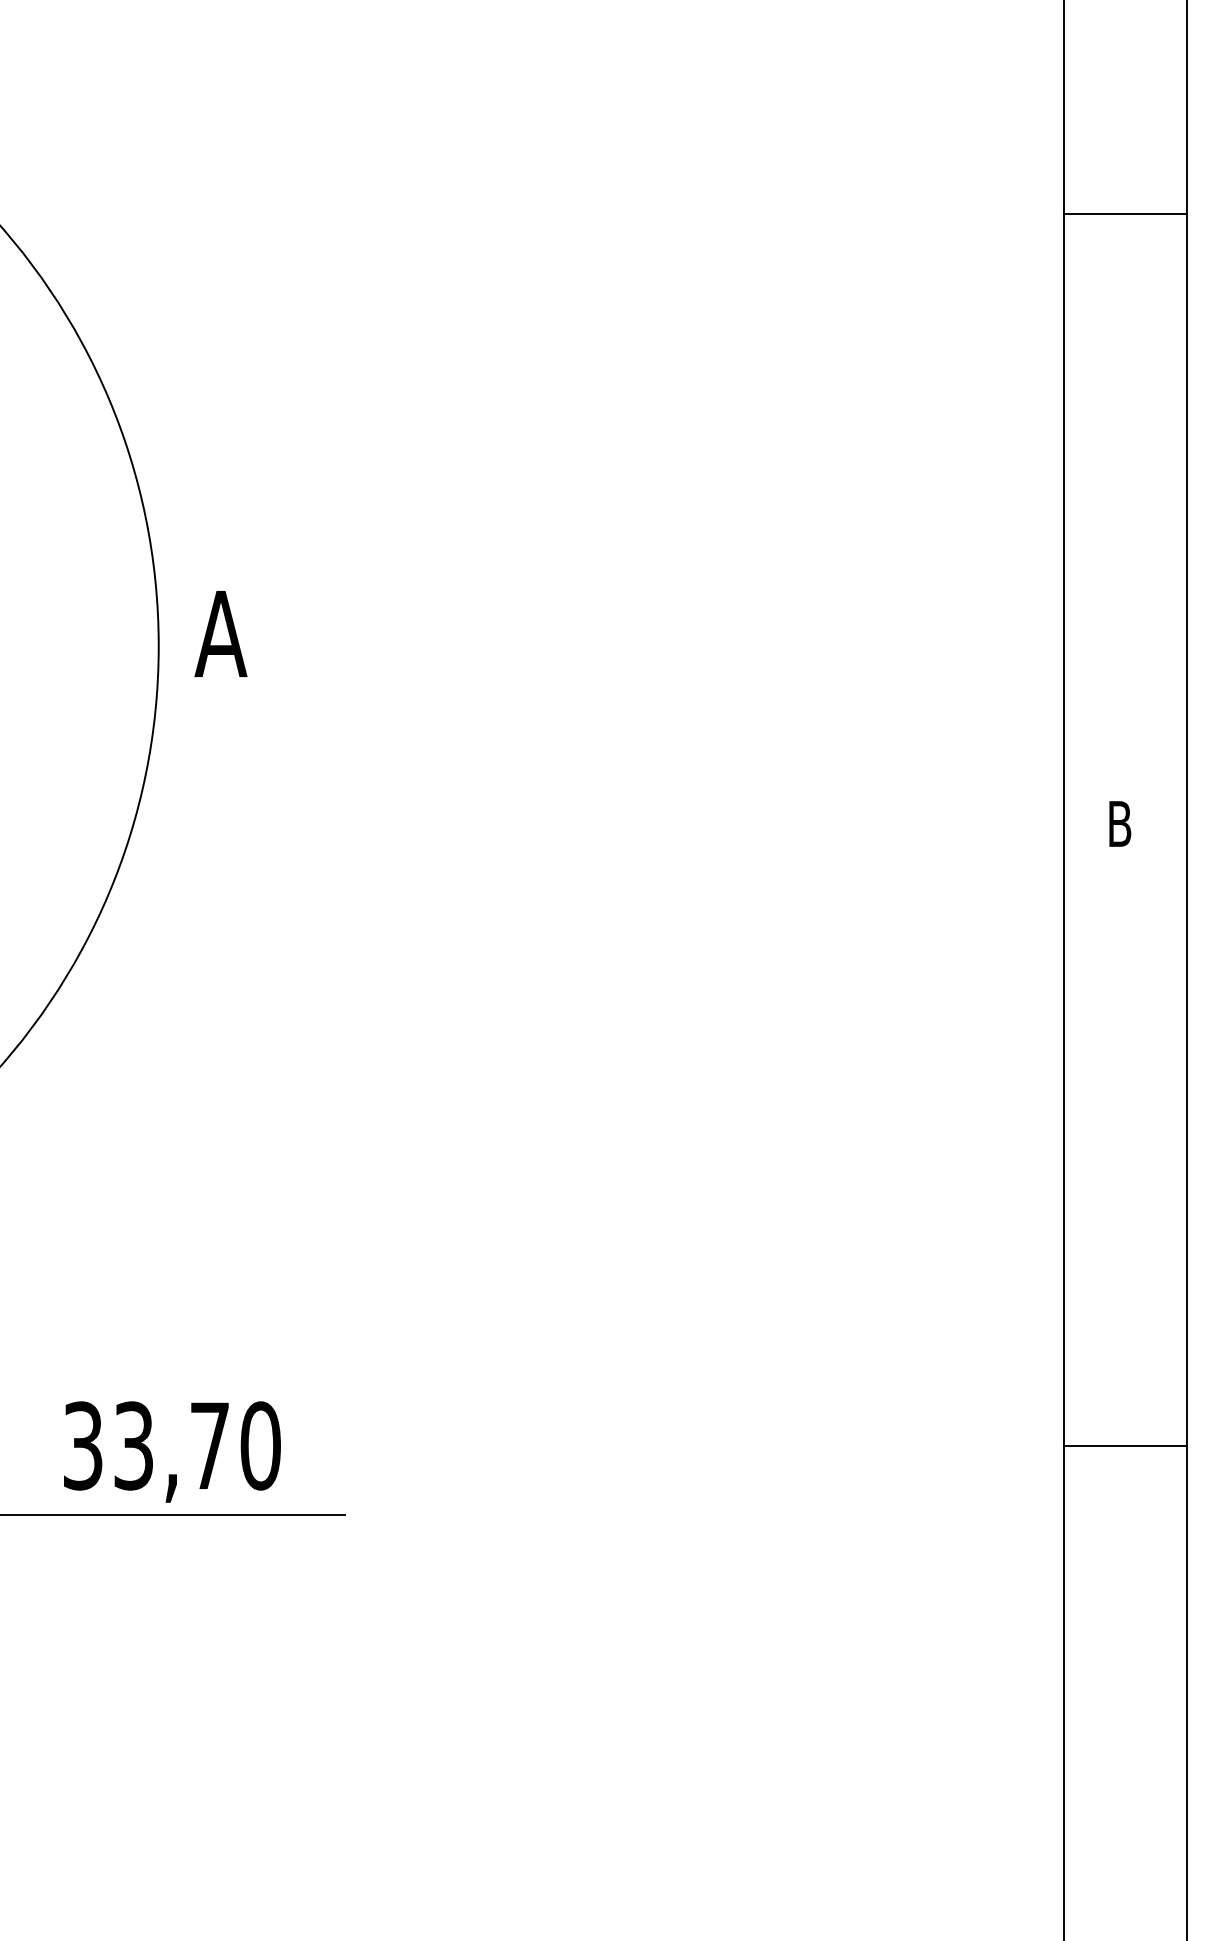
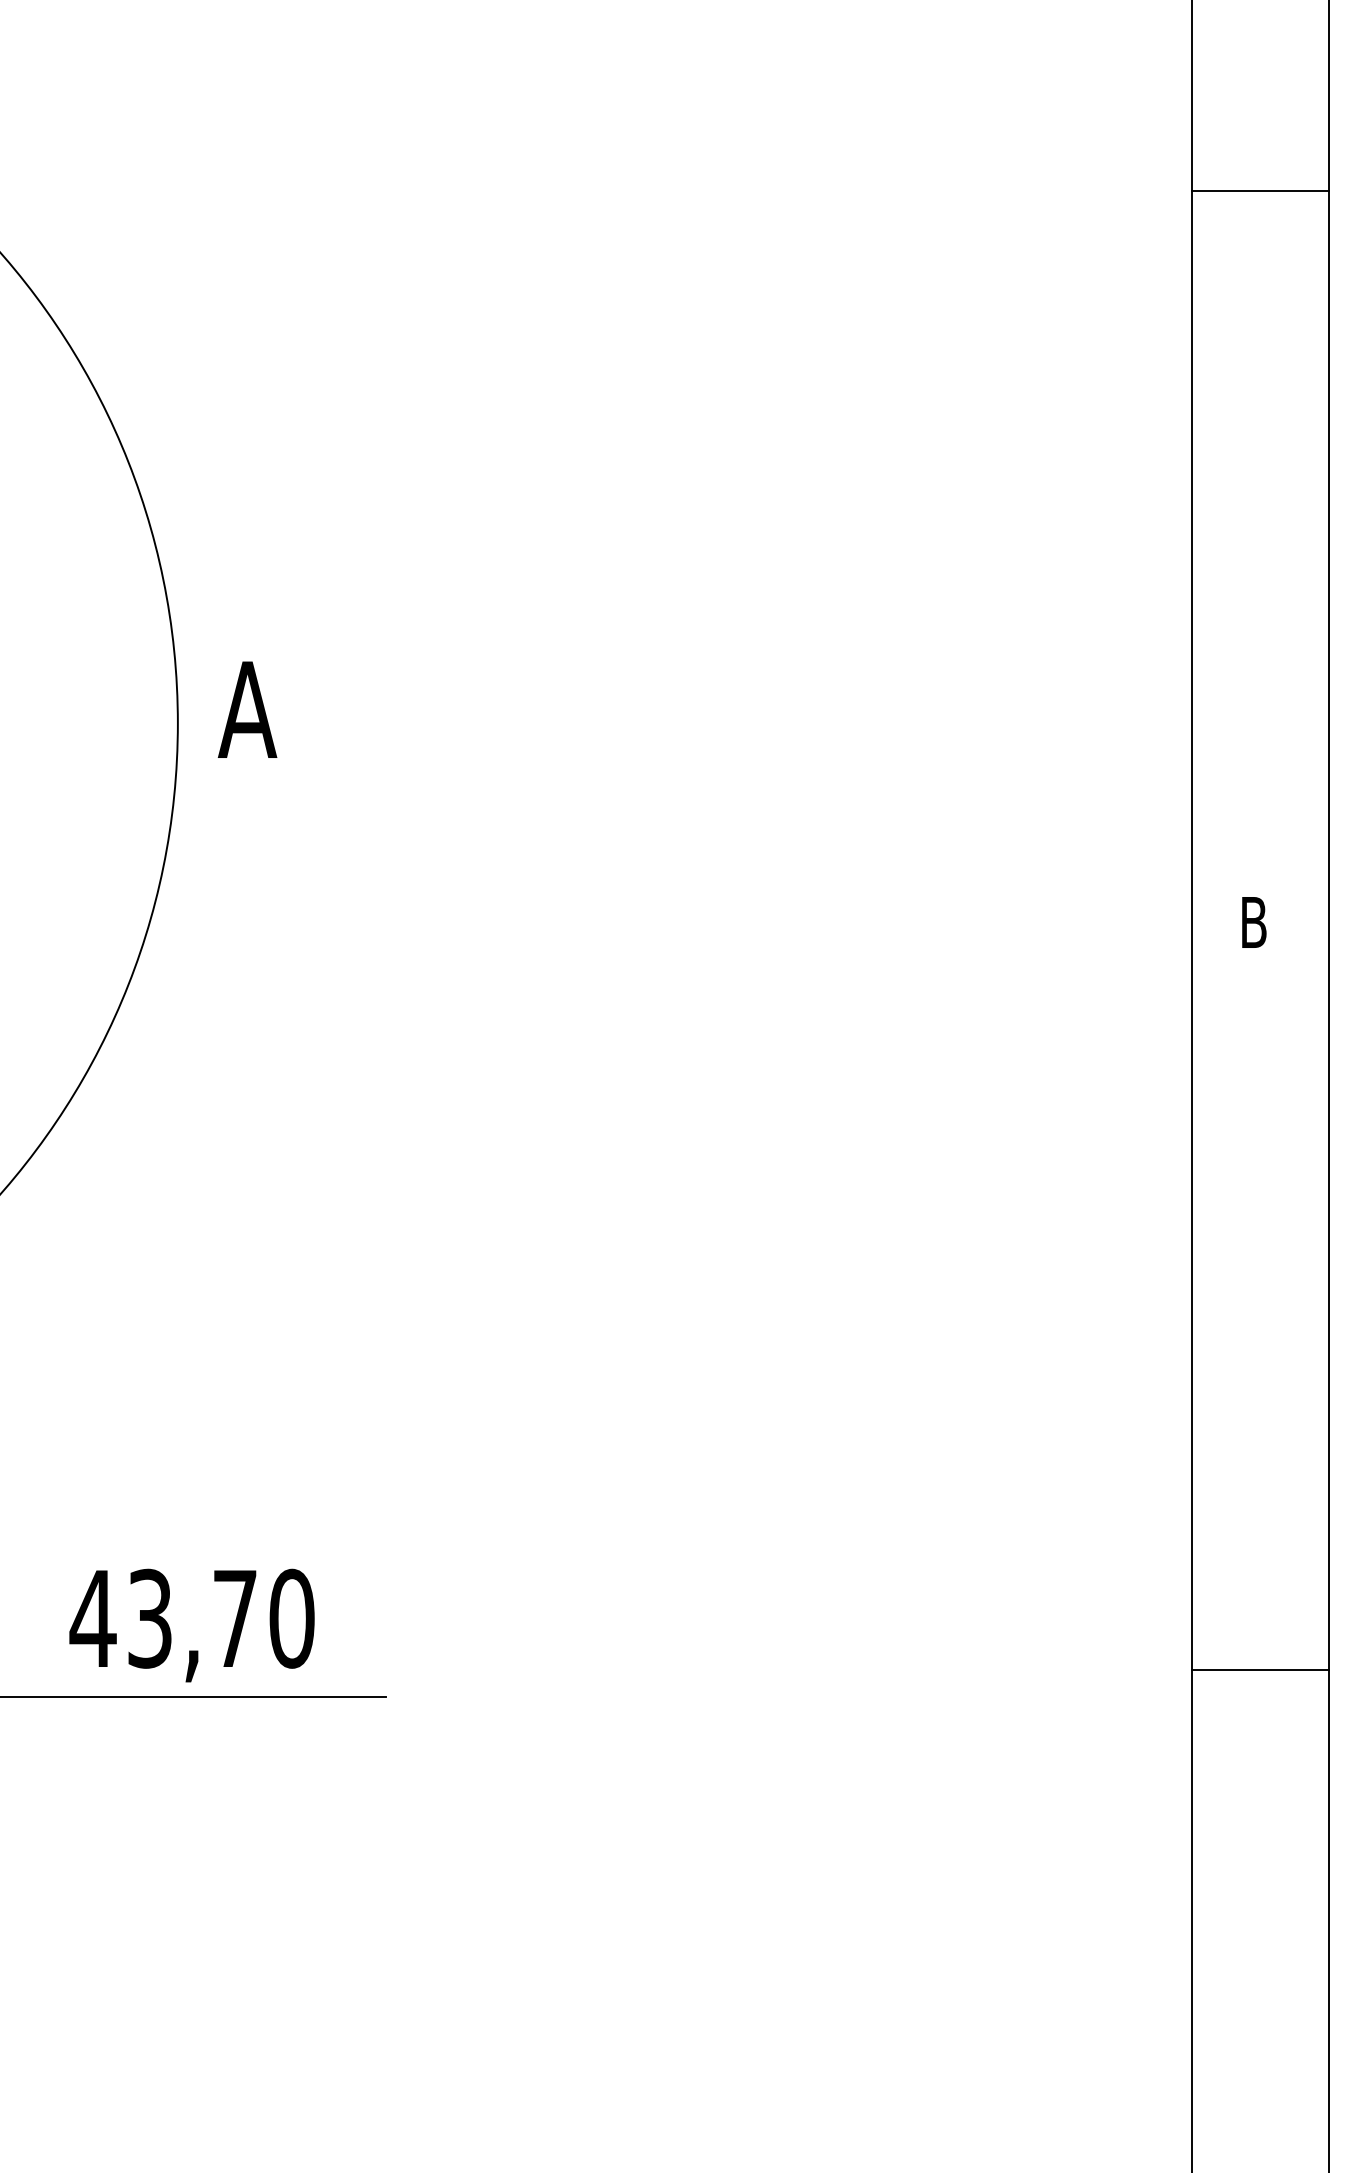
line: (1125, 214) -> (1260, 190), moved
text: (82, 1445) -> (92, 1618), 33,70 -> 43,70
line: (1125, 1445) -> (1260, 1669), moved

